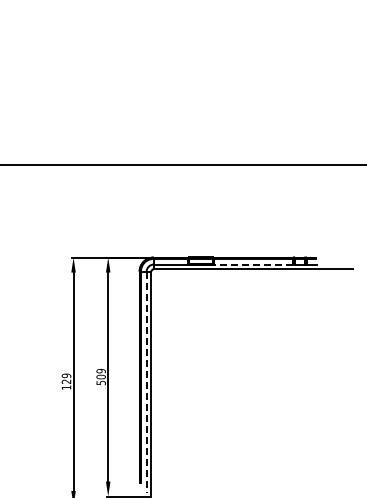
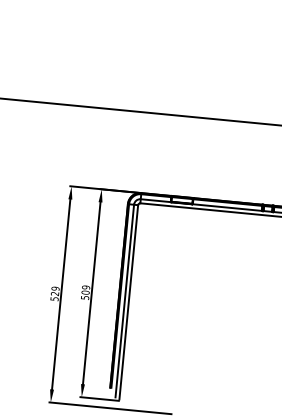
line: (253, 264) -> (227, 207), dashed -> solid
line: (146, 382) -> (124, 301), dashed -> solid
text: (66, 387) -> (54, 298), 129 -> 529

